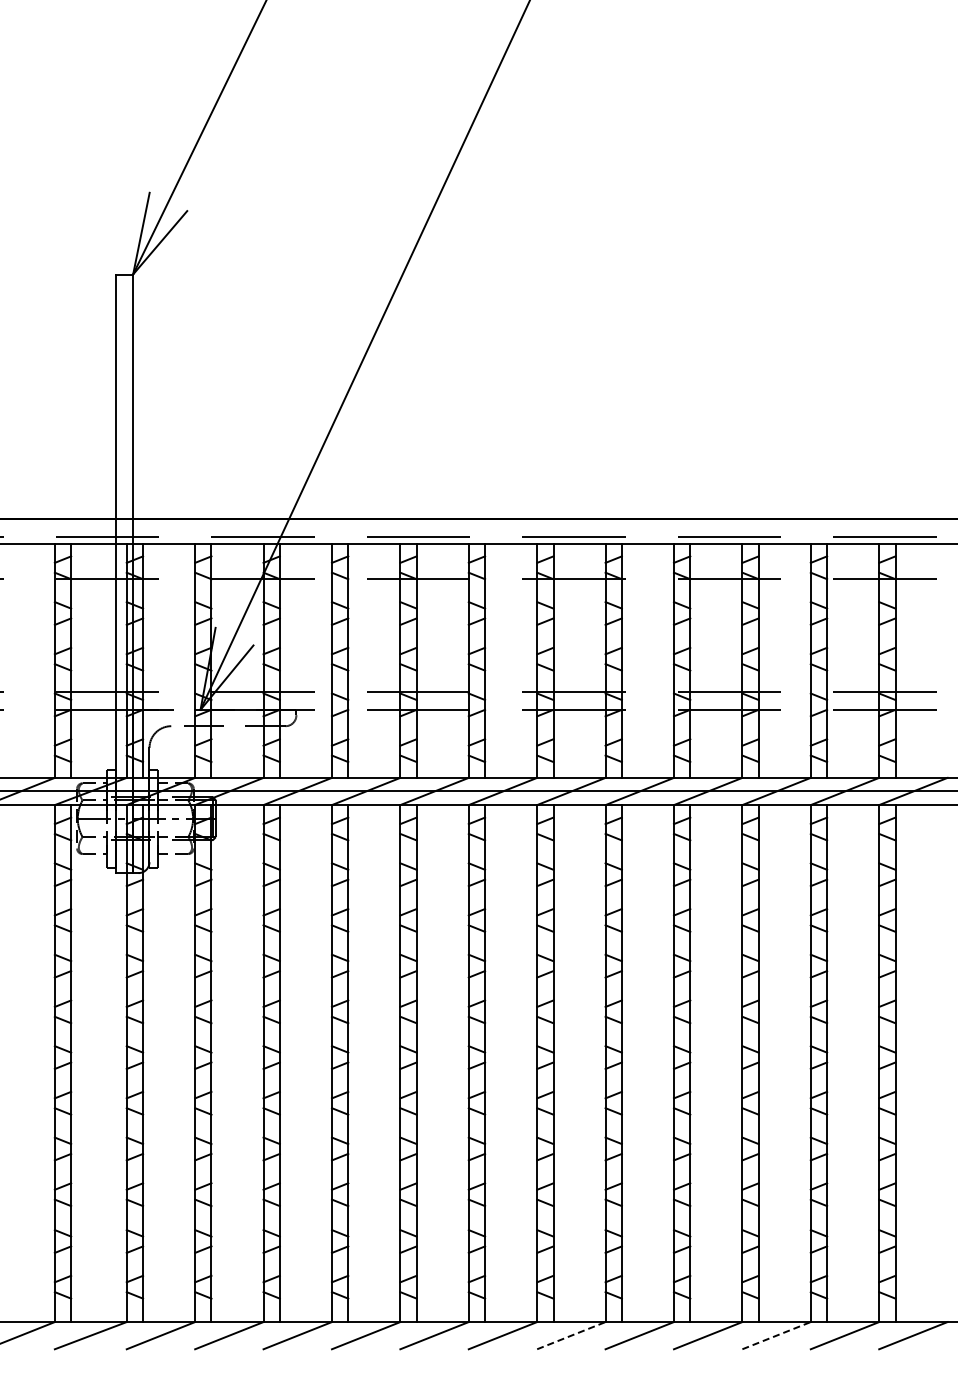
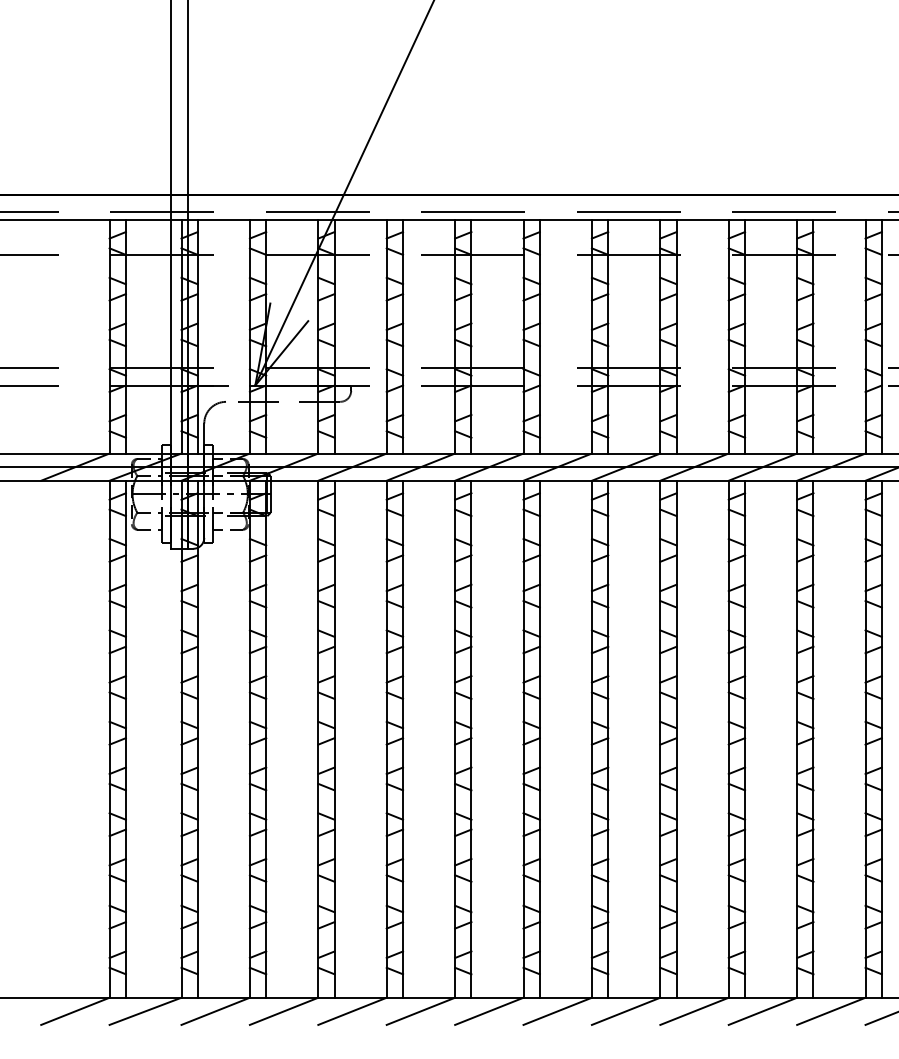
line: (571, 1335) -> (626, 1011), dashed -> solid
line: (776, 1335) -> (831, 1011), dashed -> solid

